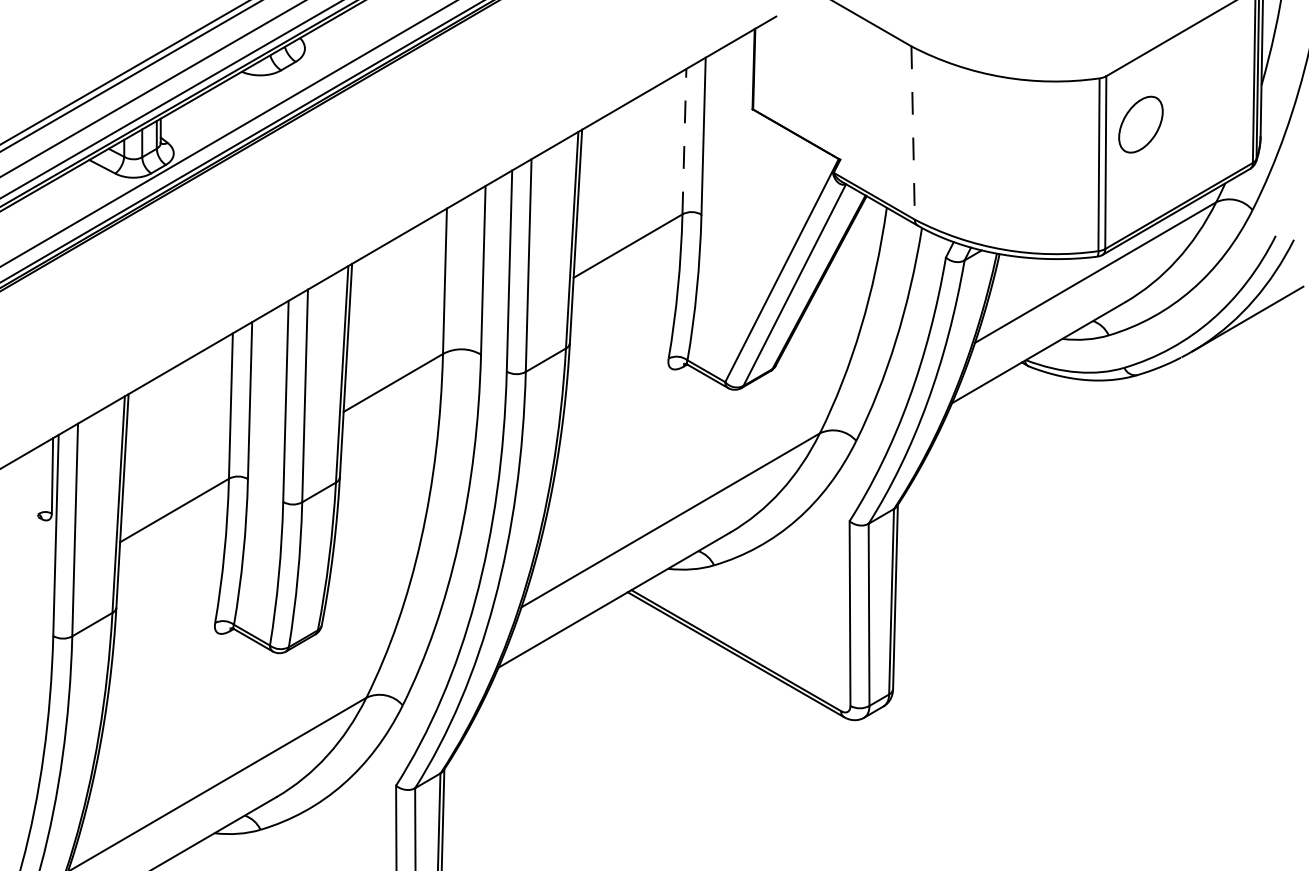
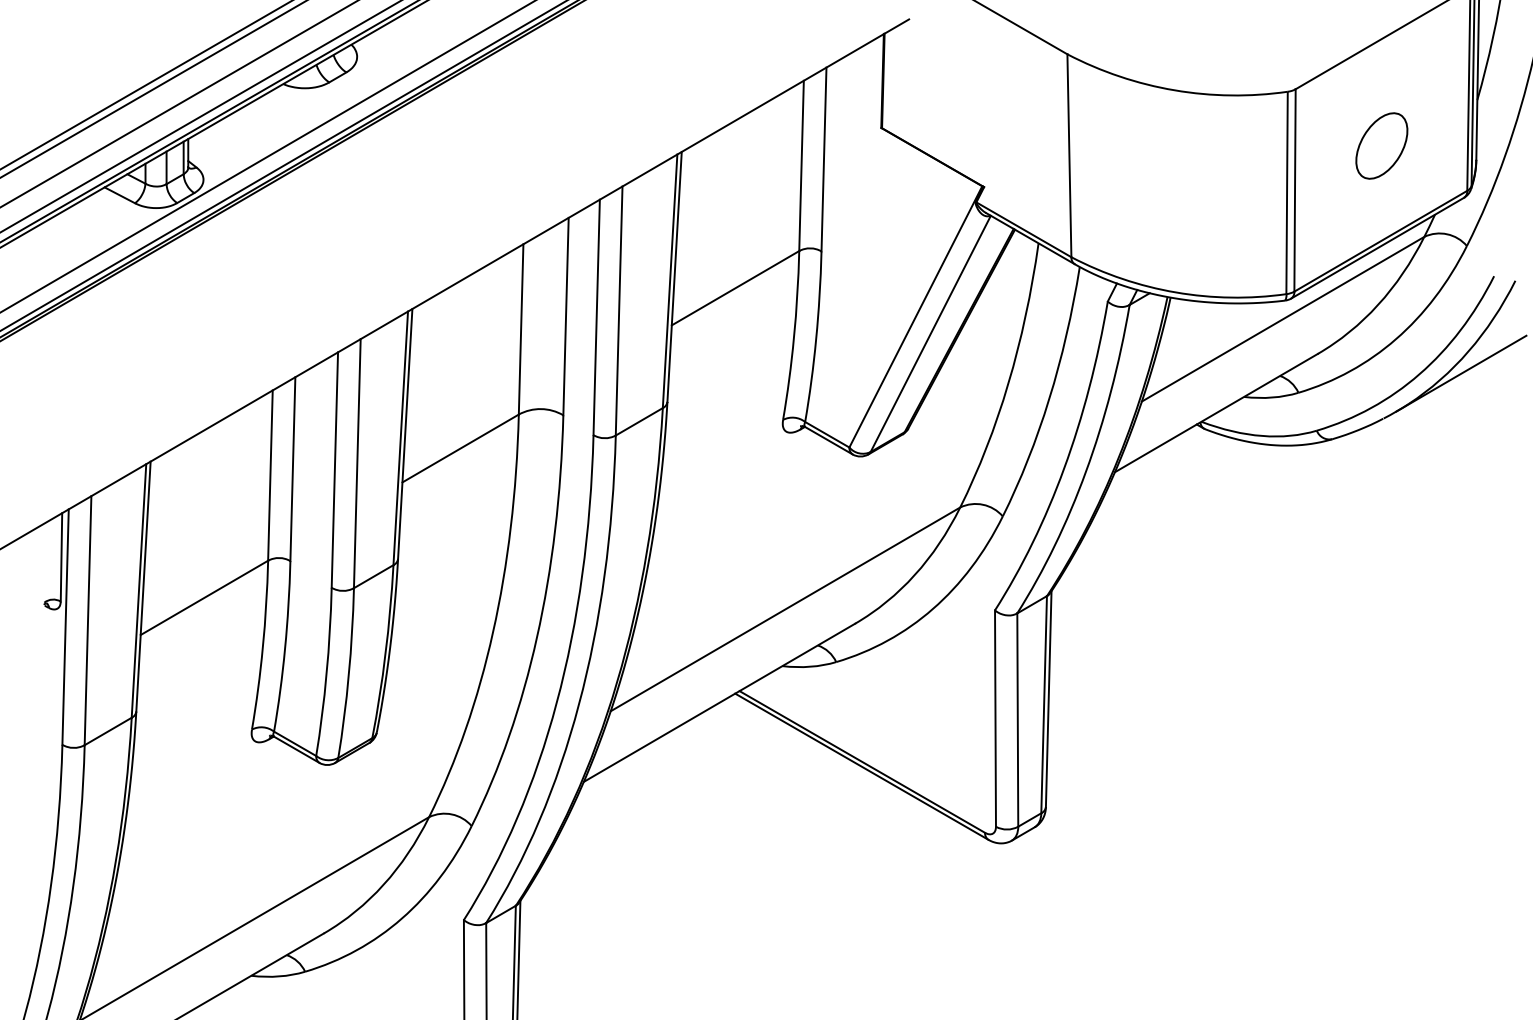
part: (1140, 124) -> (1381, 145), moved
line: (913, 133) -> (1069, 156), dashed -> solid
line: (684, 141) -> (801, 165), dashed -> solid

